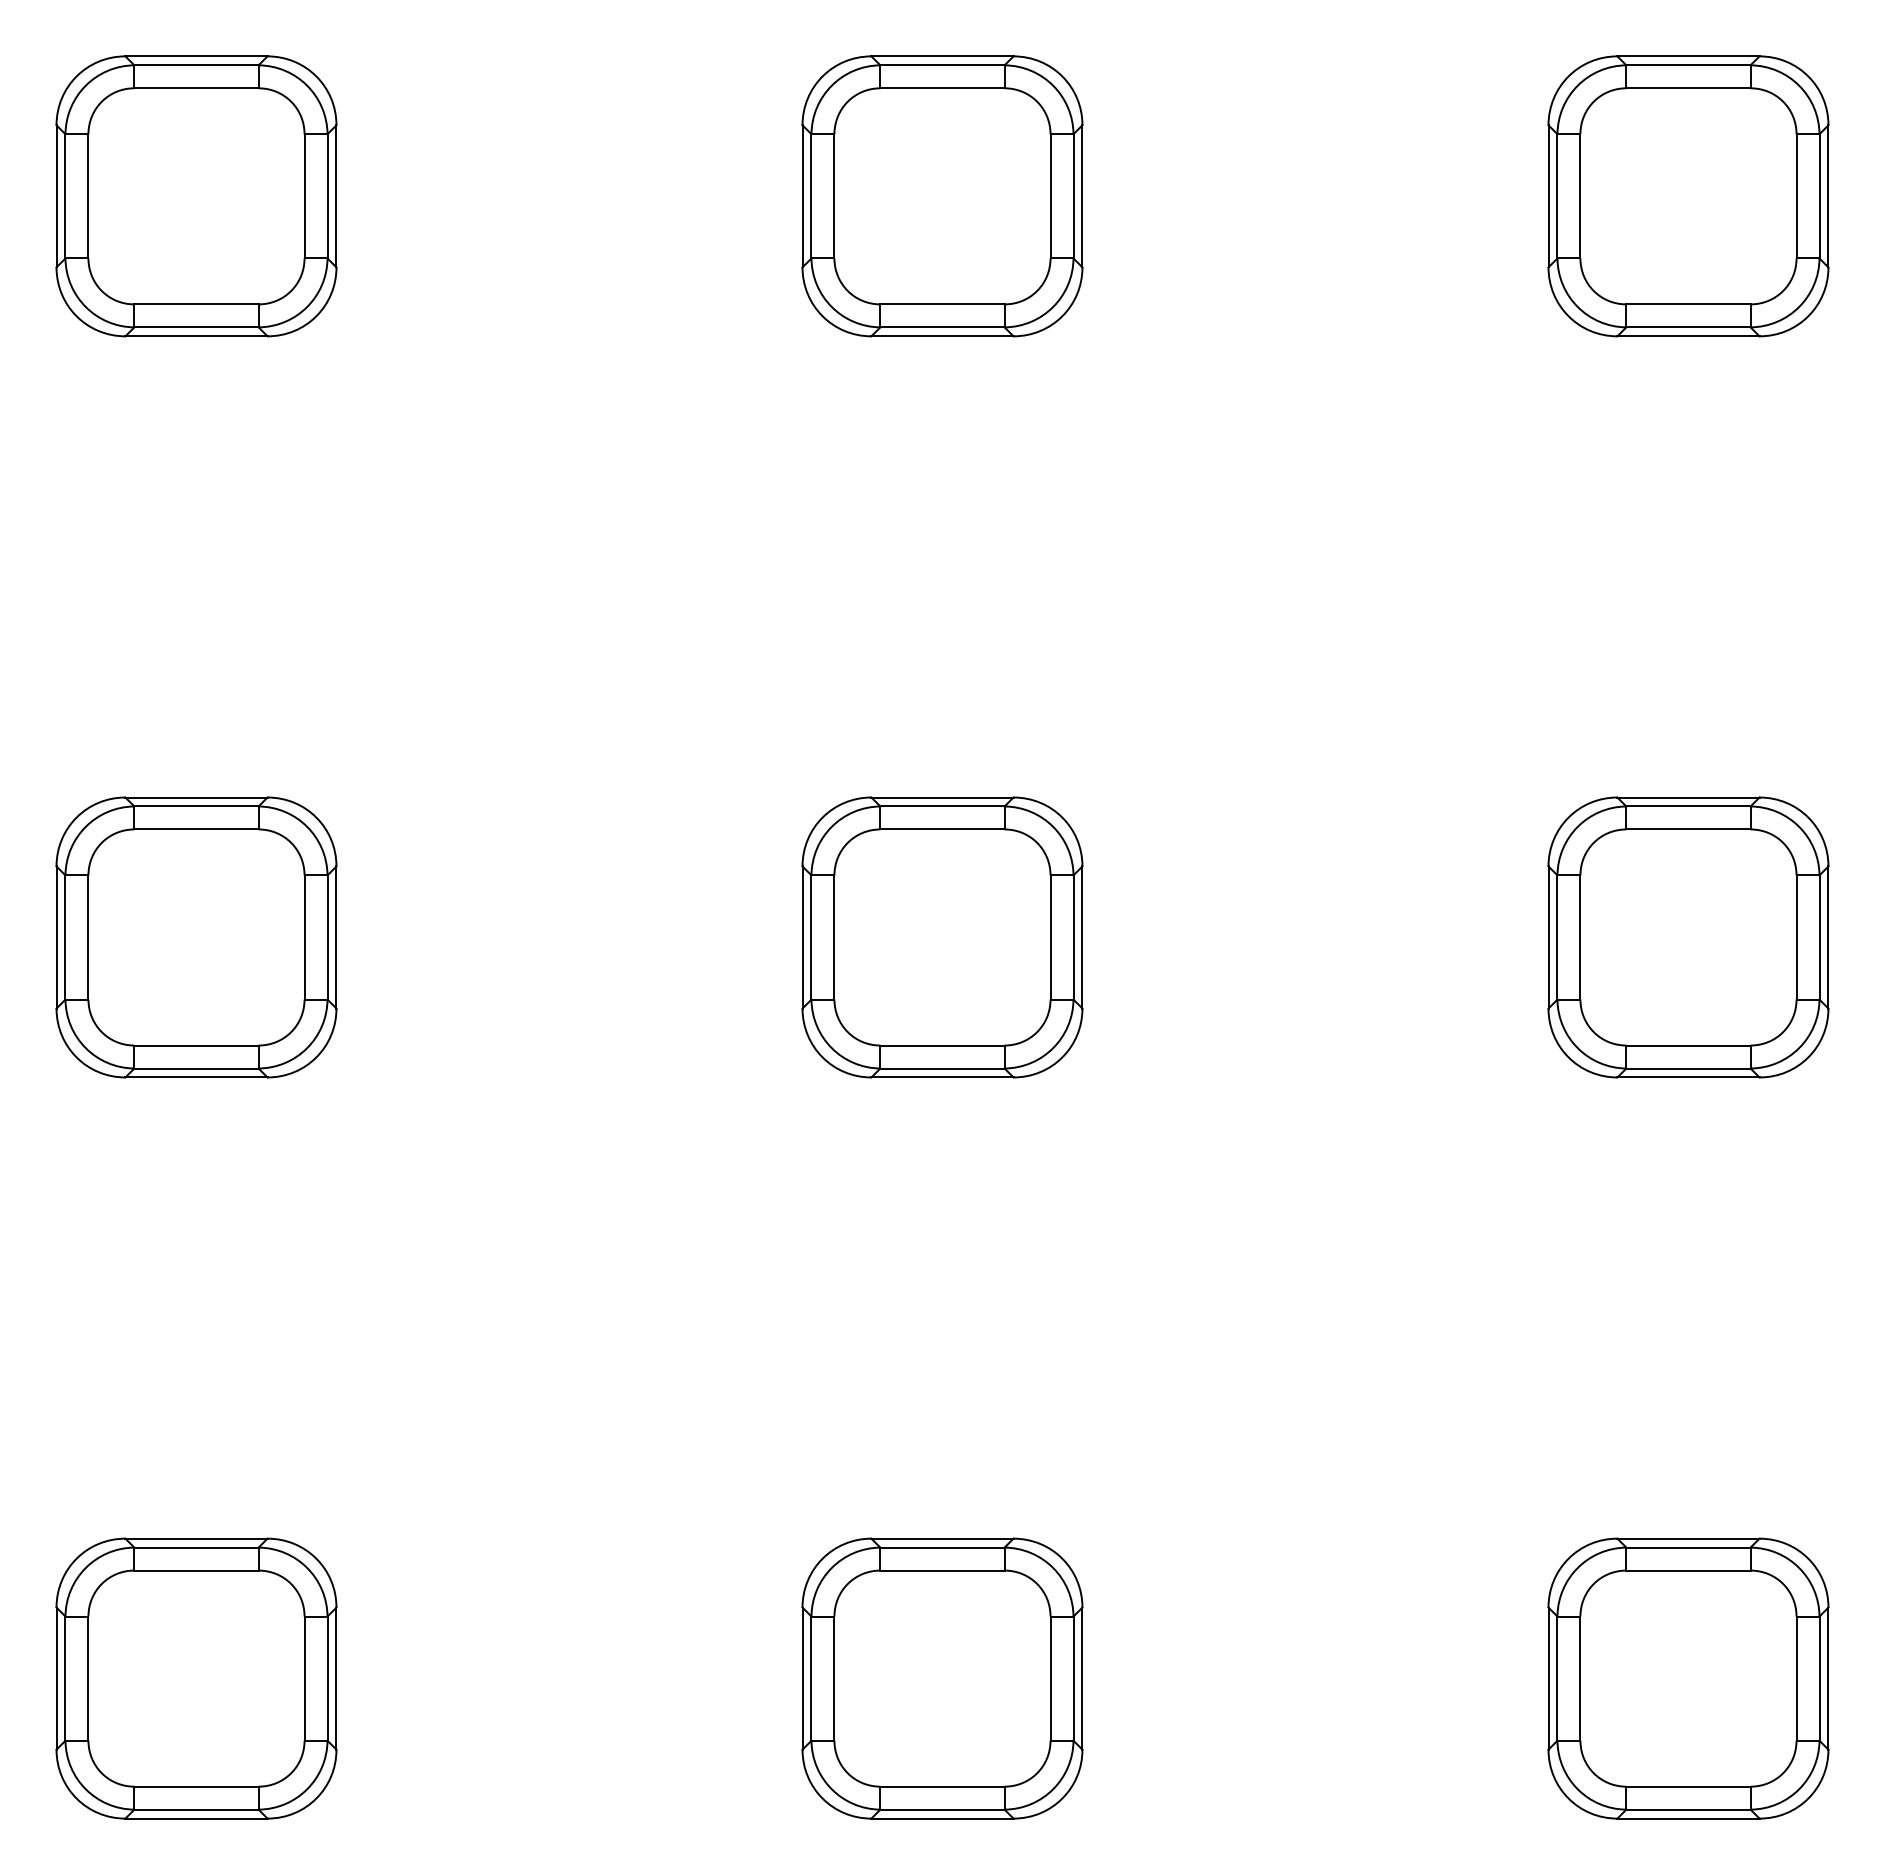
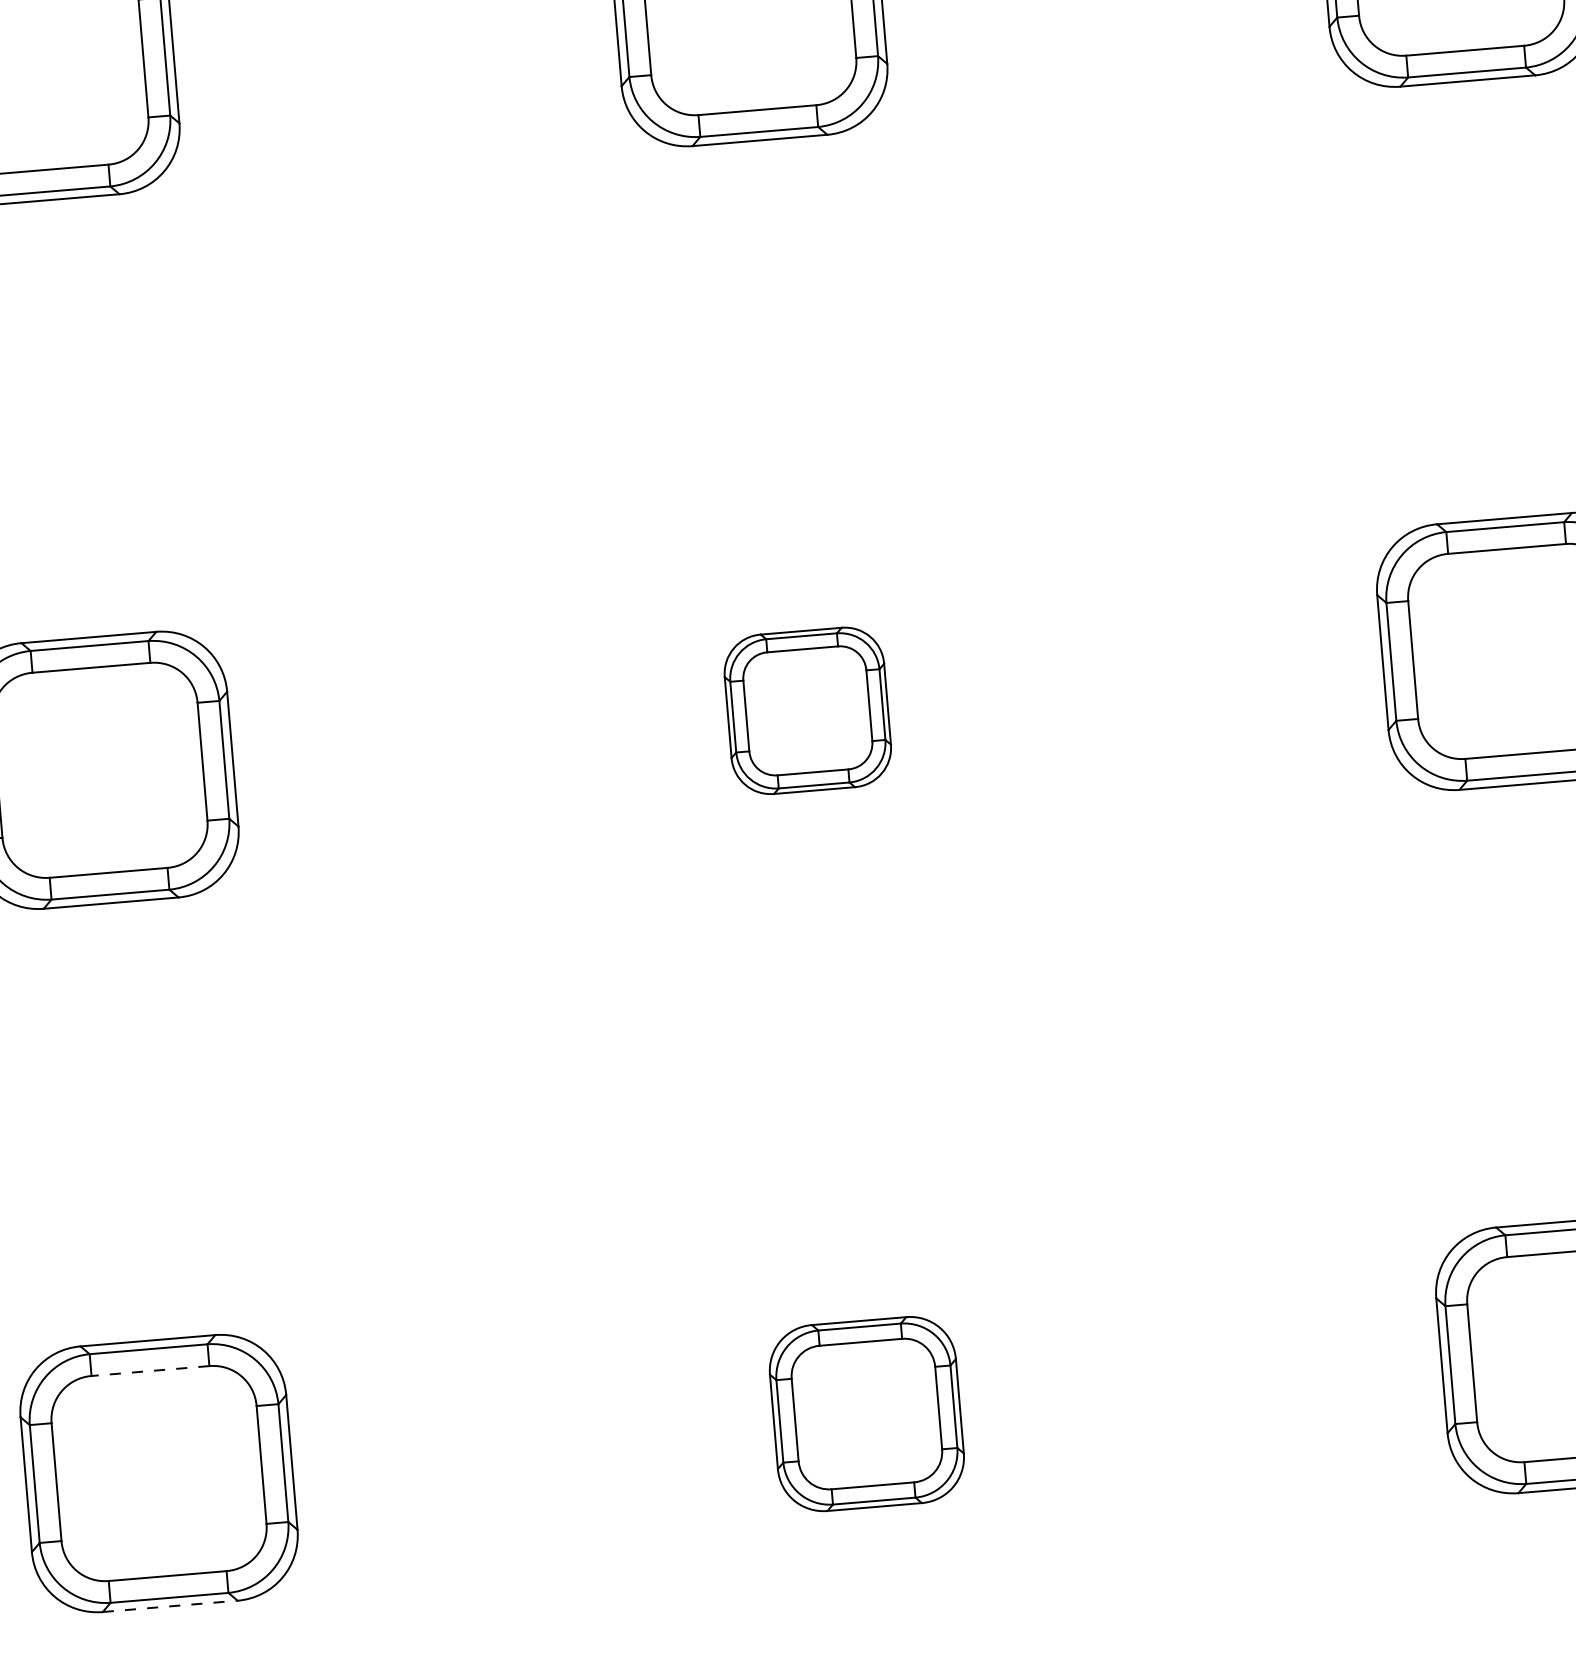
part: (942, 937) -> (807, 710), size x0.6
line: (196, 1570) -> (150, 1370), solid -> dashed
part: (942, 1678) -> (866, 1413), size x0.7
line: (197, 1818) -> (171, 1606), solid -> dashed

